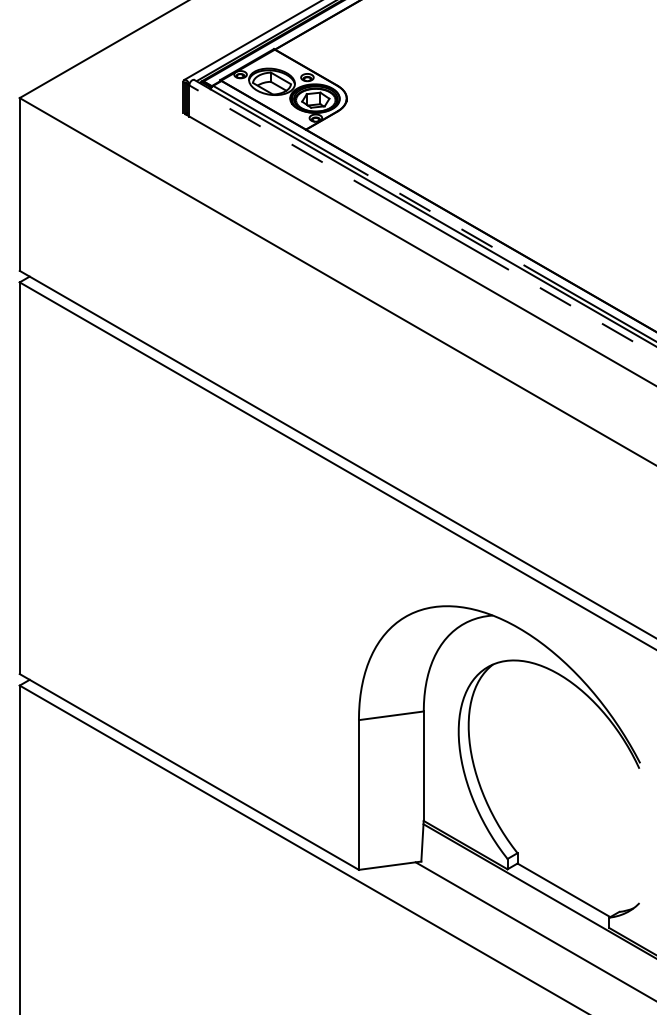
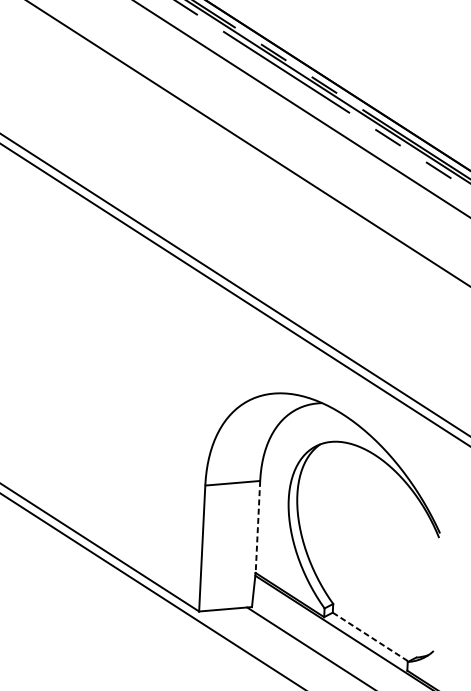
line: (423, 766) -> (257, 527), solid -> dashed
line: (563, 890) -> (370, 637), solid -> dashed

